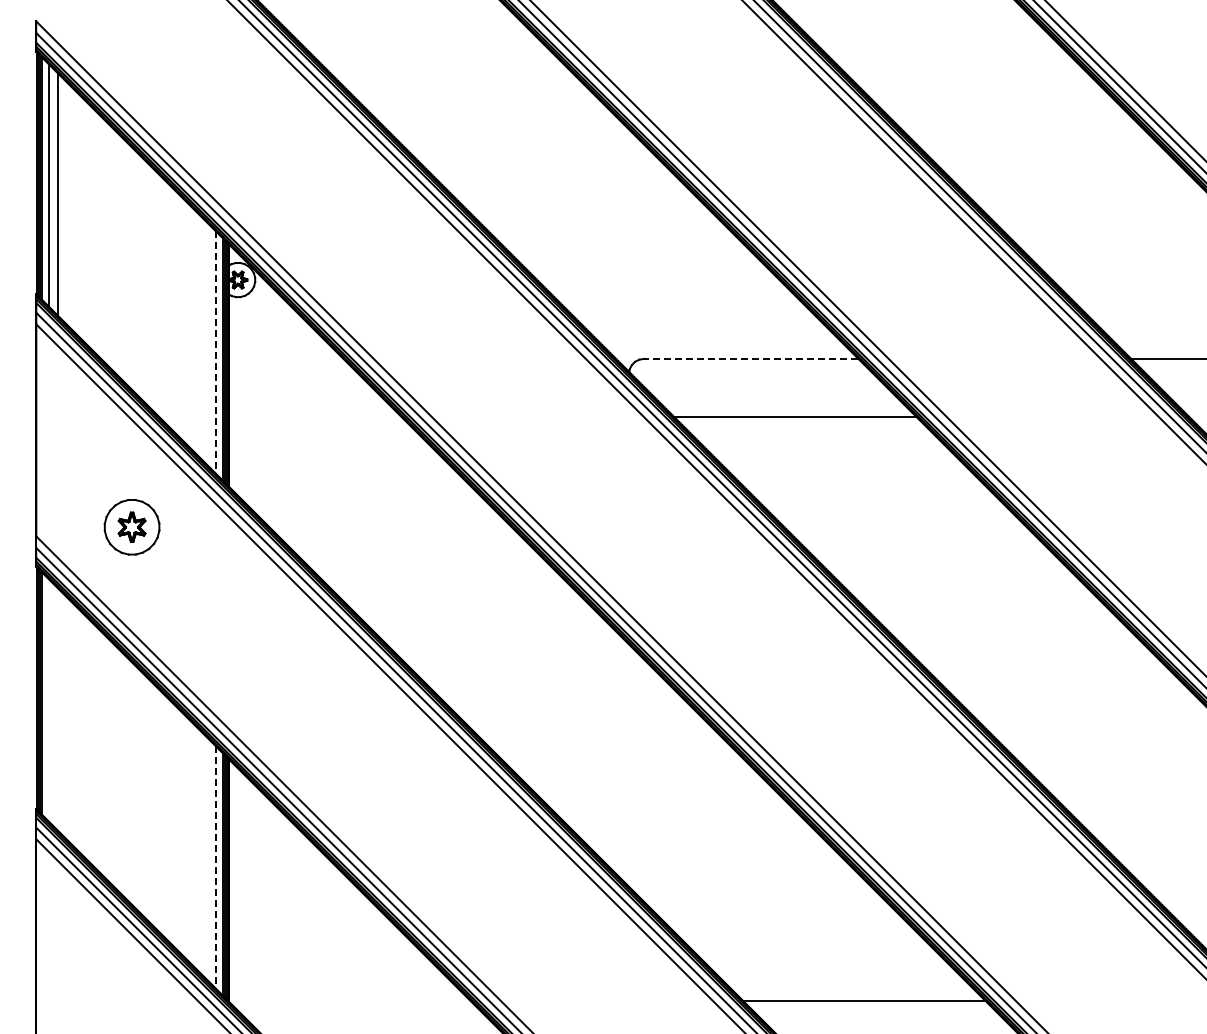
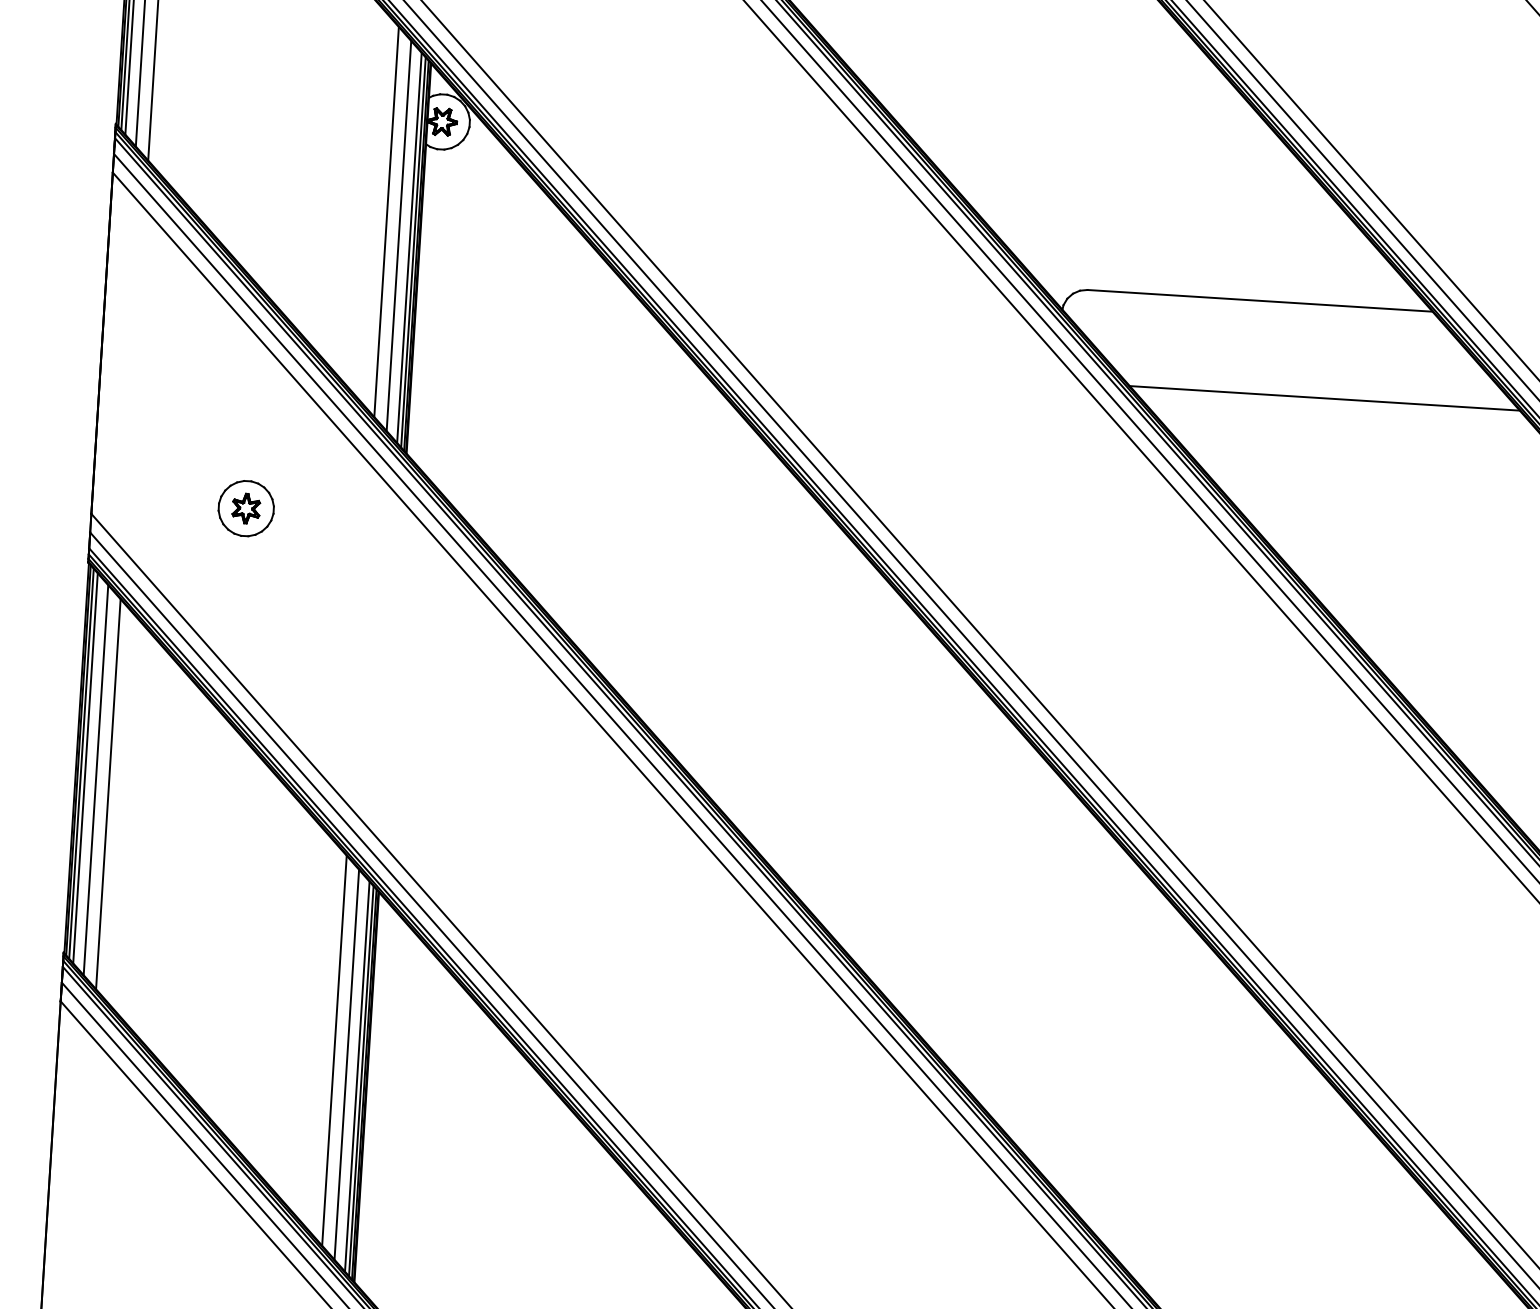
line: (207, 343) -> (386, 220), added
line: (215, 352) -> (398, 236), dashed -> solid
line: (750, 358) -> (1258, 300), dashed -> solid
part: (131, 526) -> (245, 507), size x0.62
line: (49, 700) -> (96, 779), added
line: (57, 708) -> (108, 793), added
line: (207, 858) -> (334, 1049), added
line: (215, 867) -> (346, 1065), dashed -> solid

